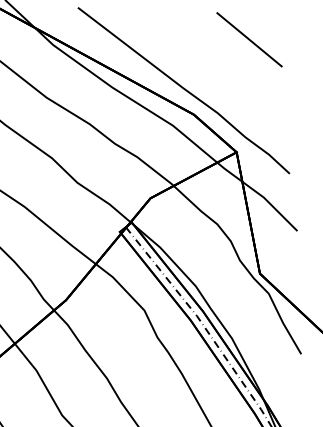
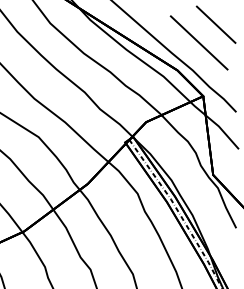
line: (223, 69) -> (198, 42), added

